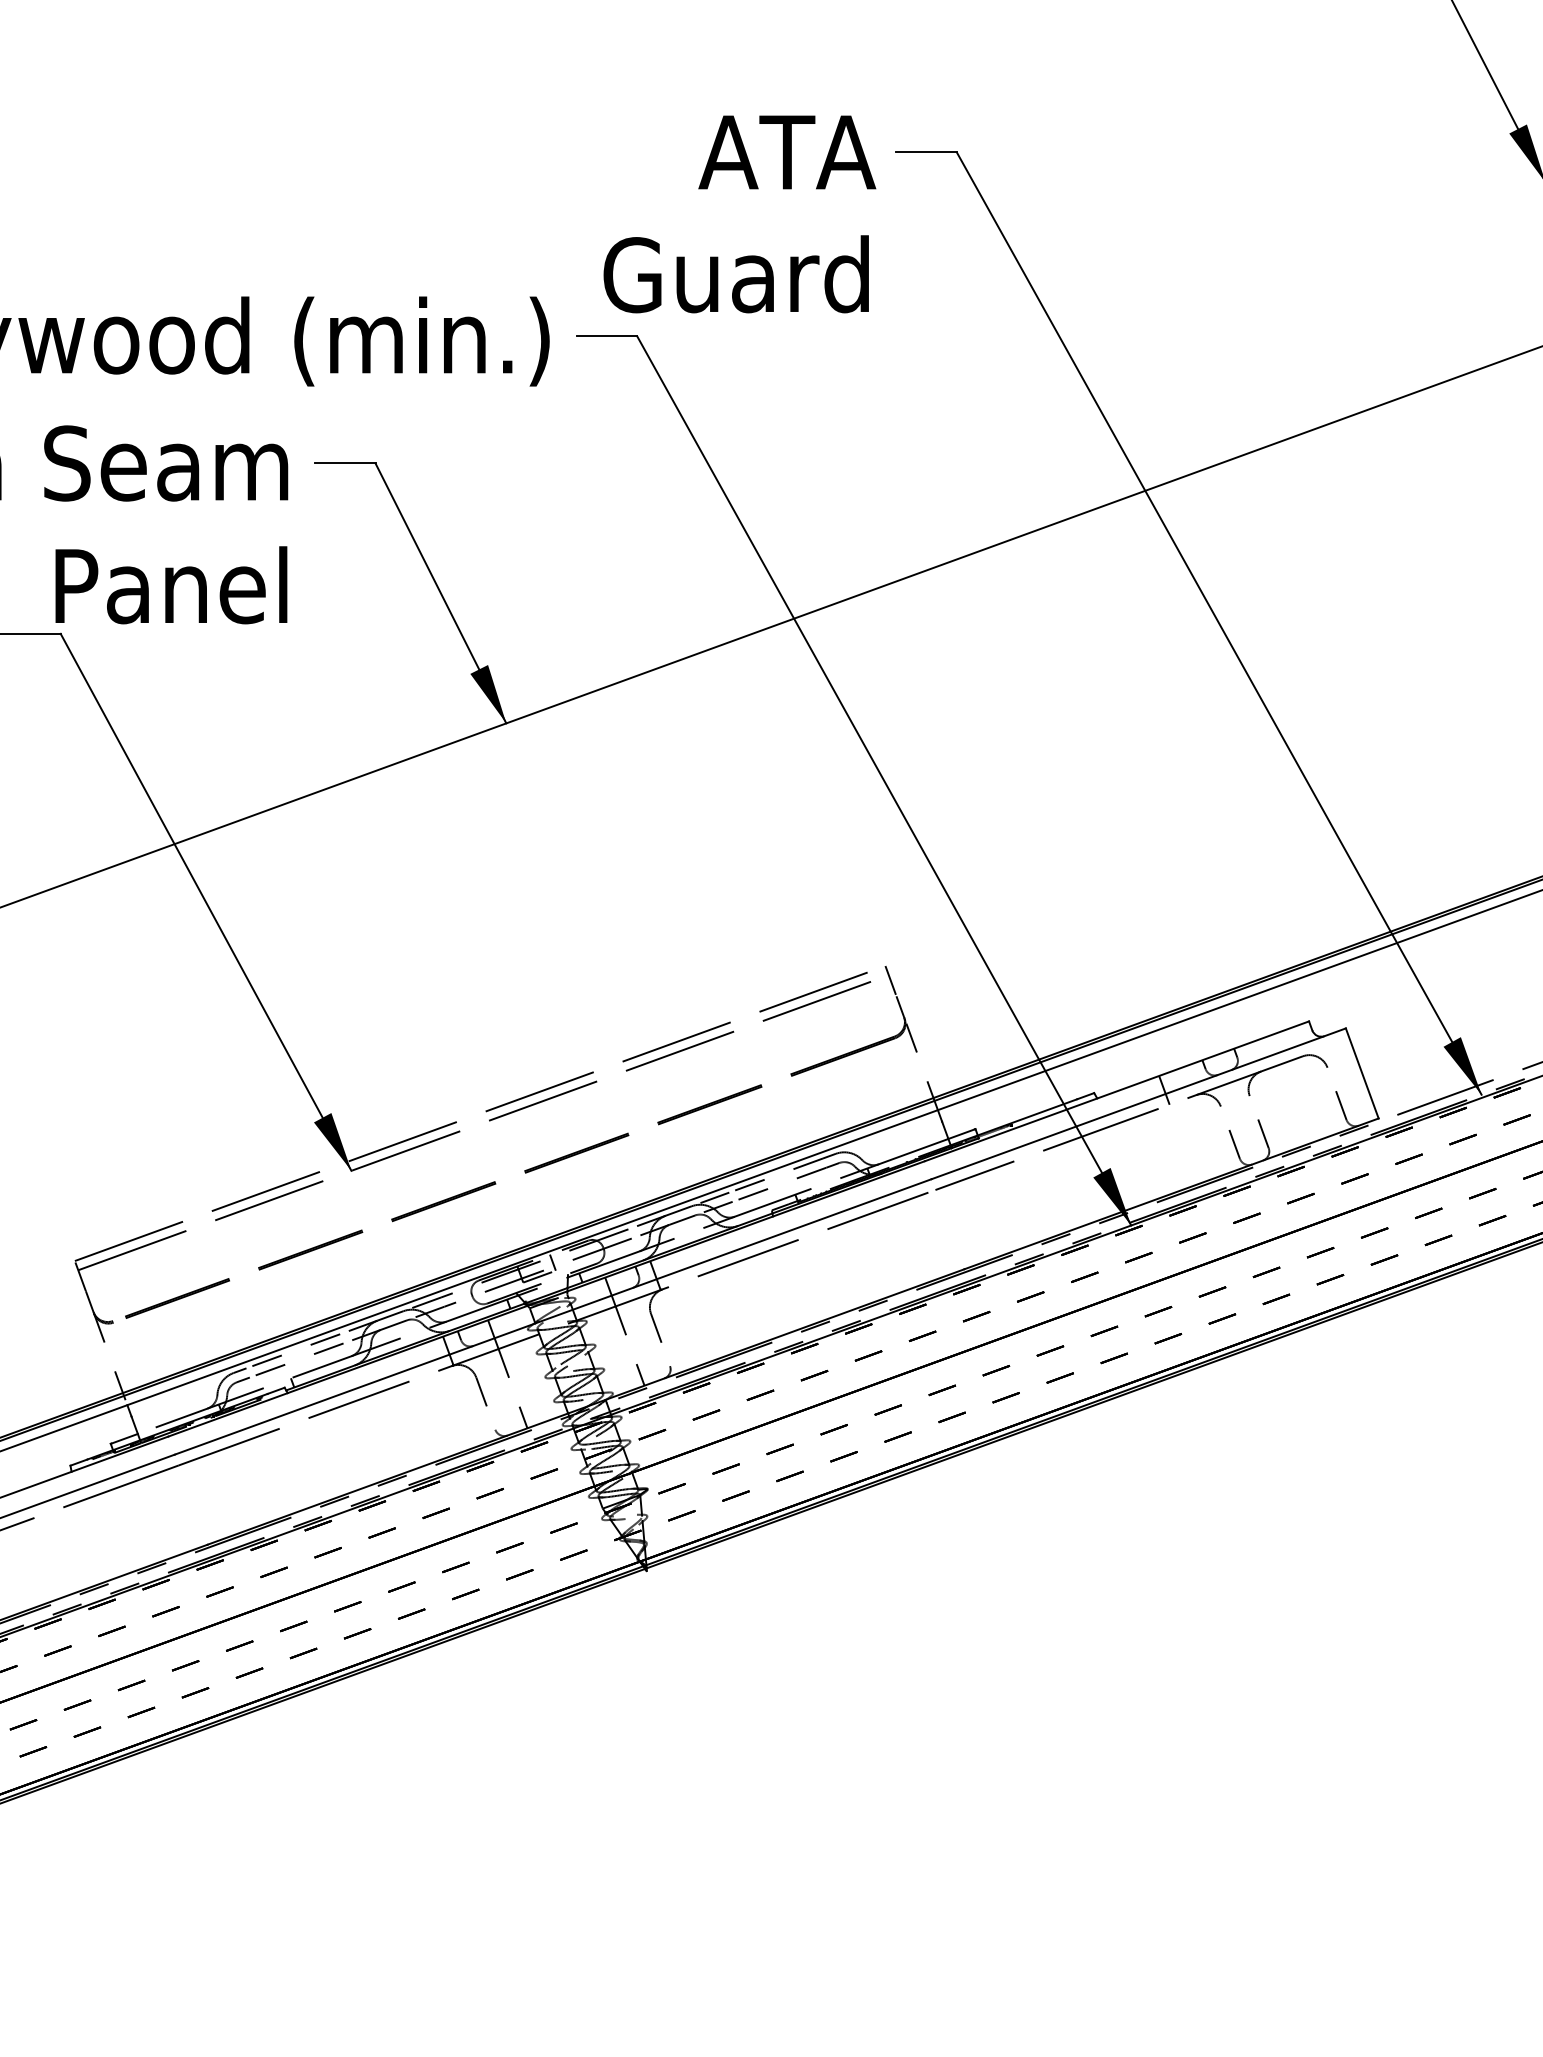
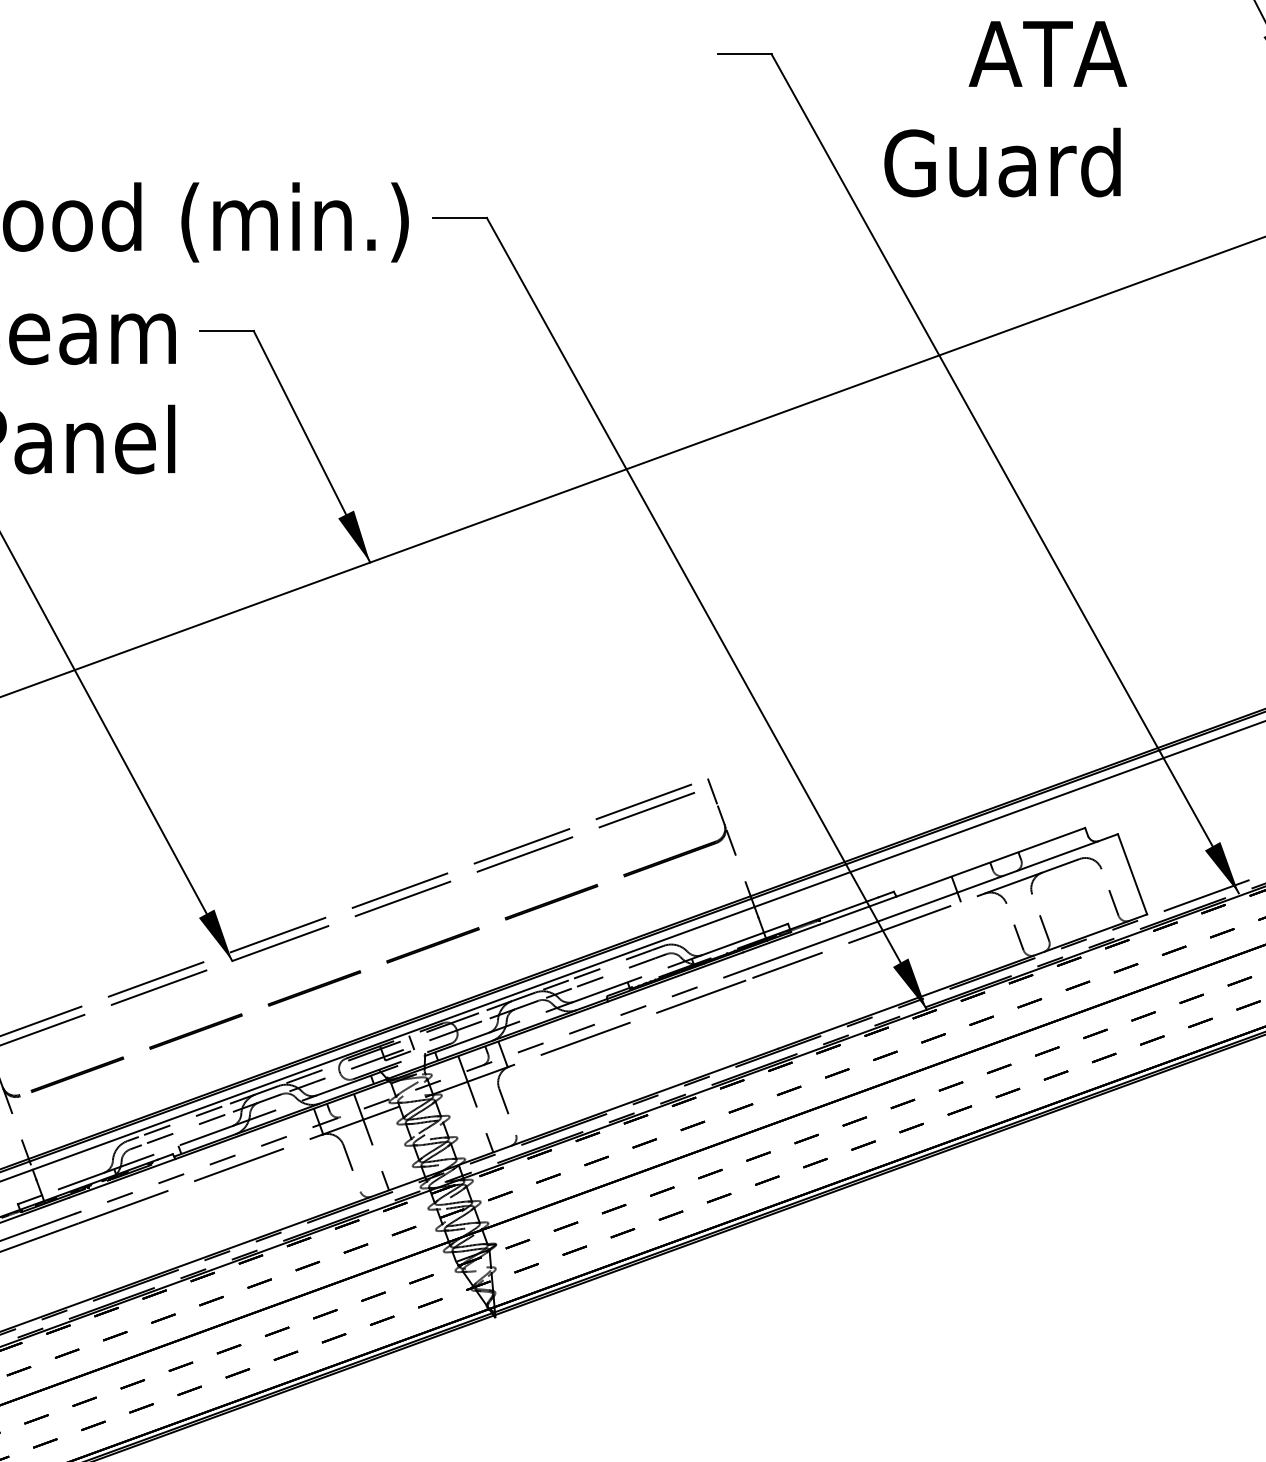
text: (739, 214) -> (1005, 109), moved
line: (553, 1316) -> (412, 1090), solid -> dashed

